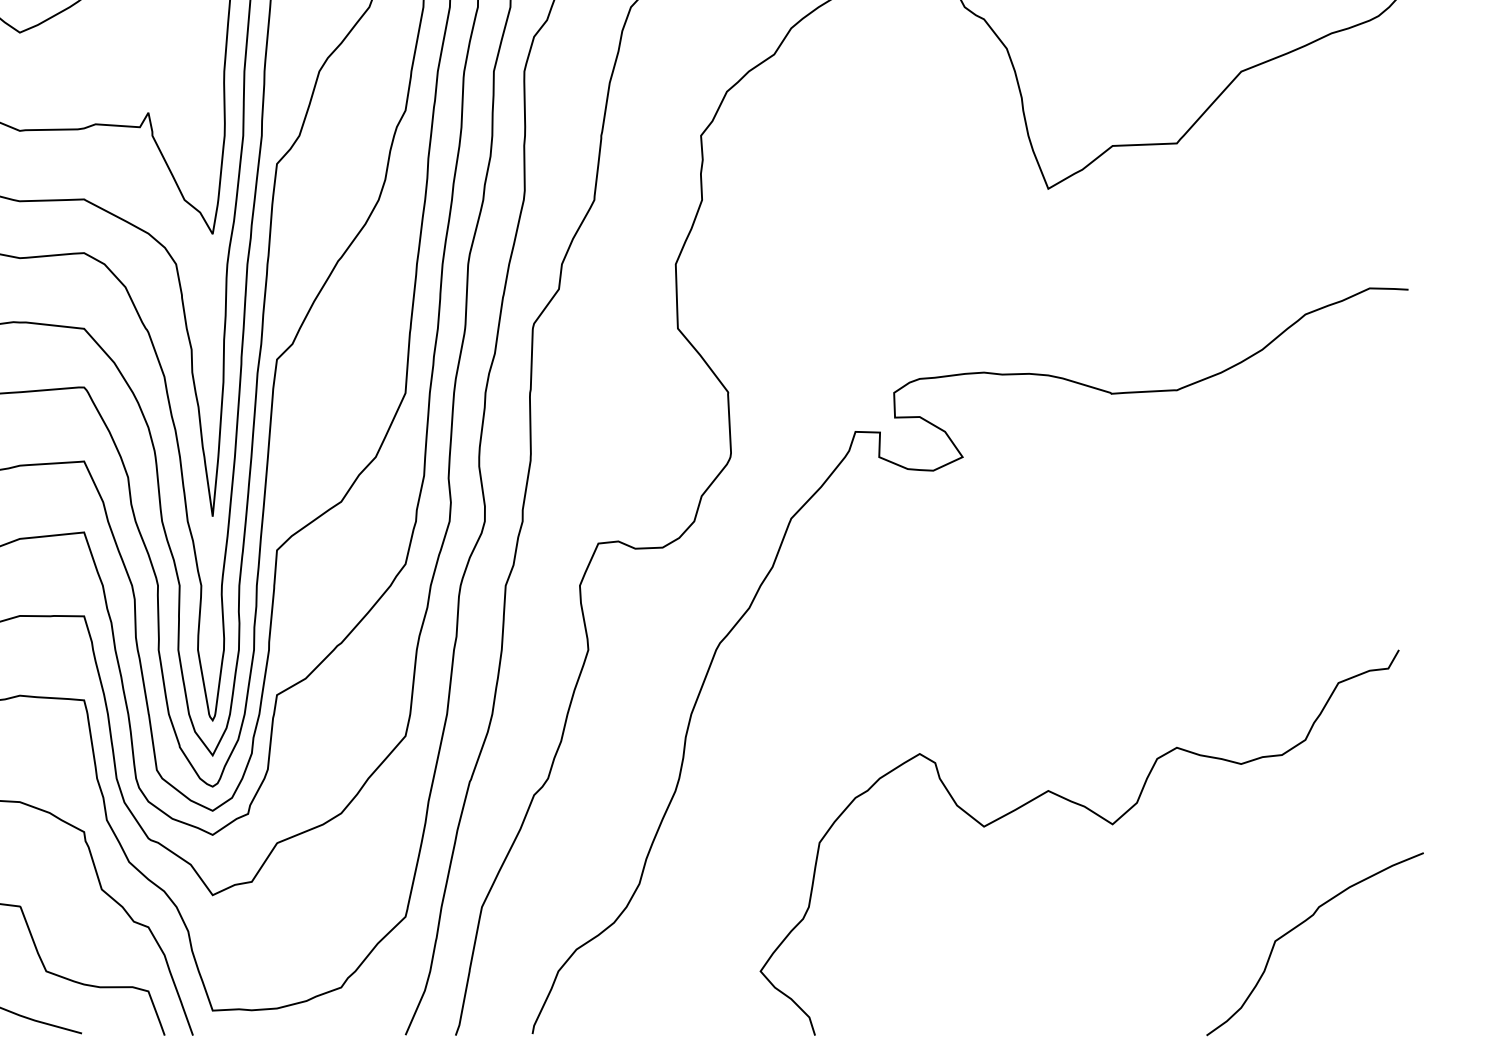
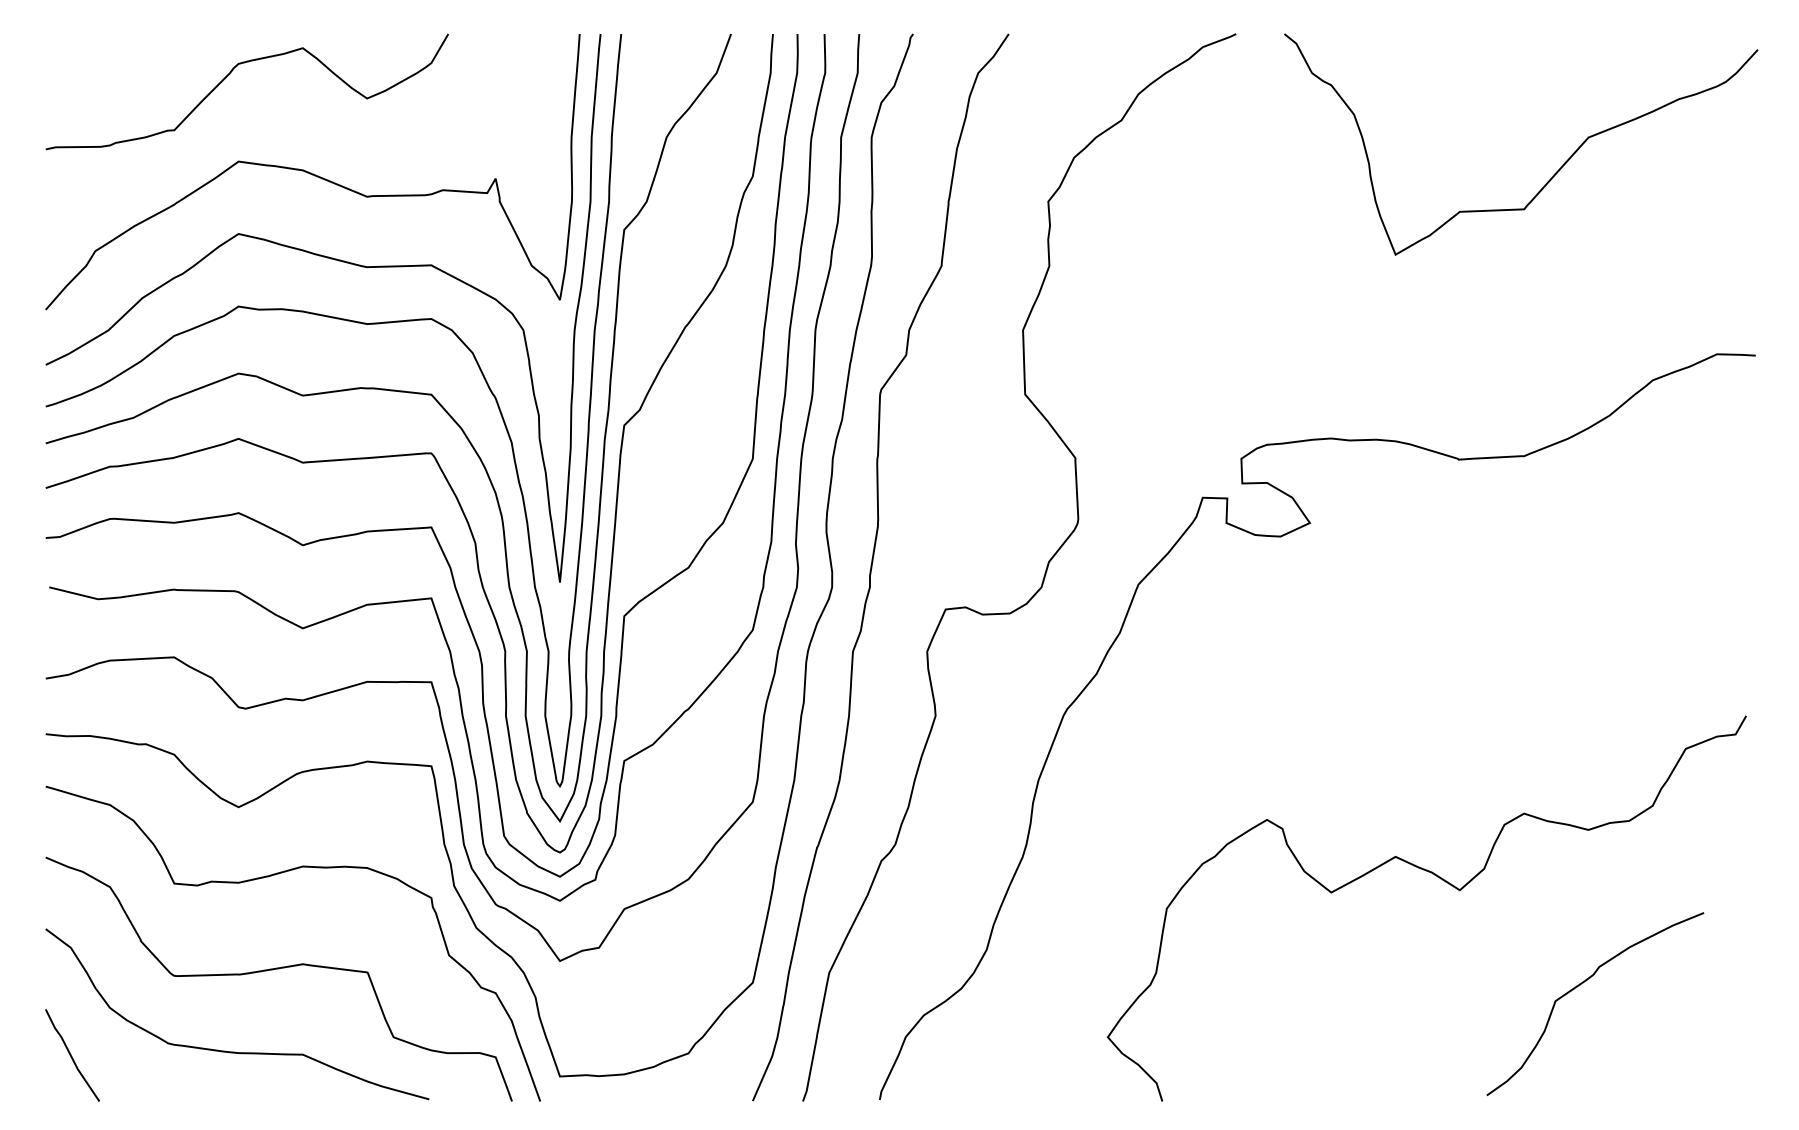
curve: (1303, 923) -> (1583, 983), moved

